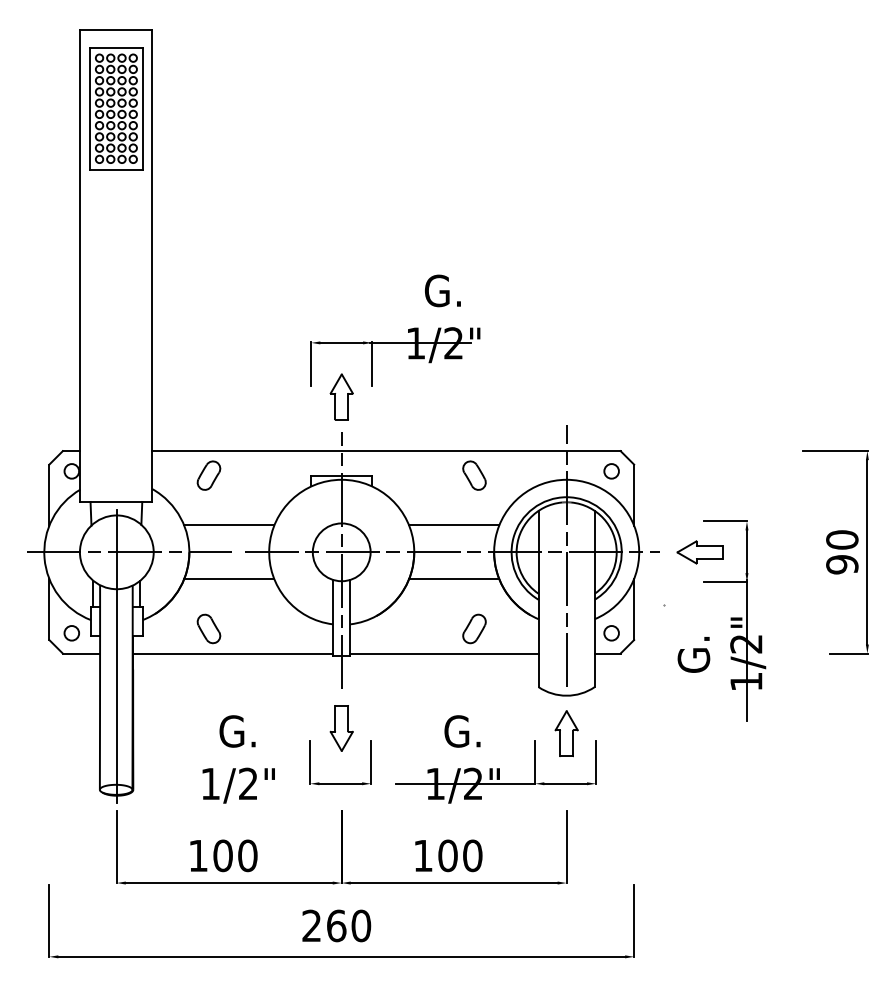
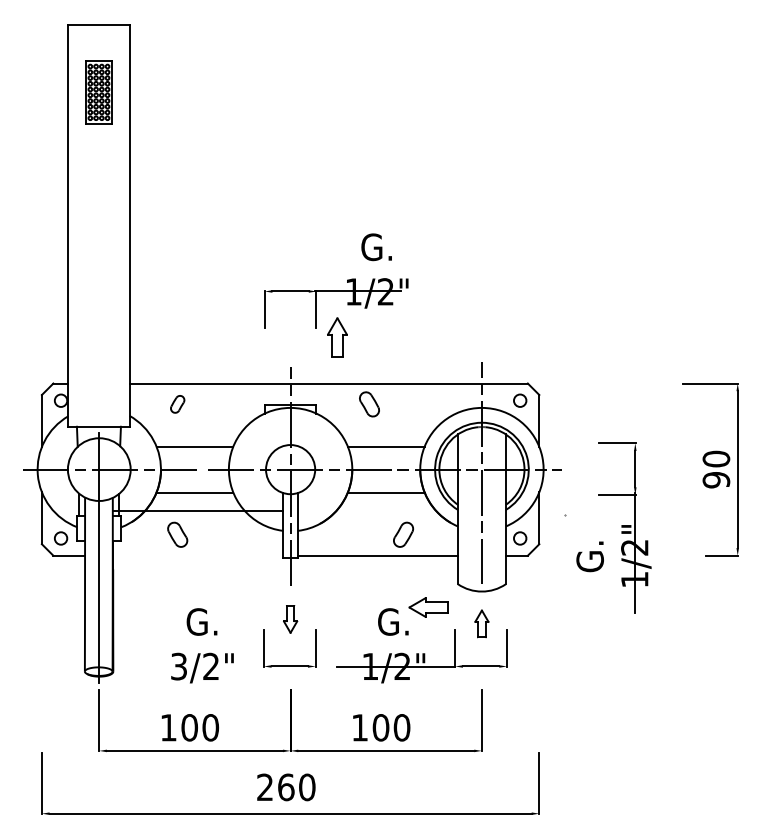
part: (116, 108) -> (99, 92), size x0.6
part: (341, 396) -> (337, 337), moved
part: (208, 475) -> (177, 404), size x0.7
part: (474, 475) -> (369, 404), moved
part: (699, 552) -> (428, 607), moved
line: (233, 653) -> (198, 510), moved
part: (341, 728) -> (290, 619), size x0.7
part: (566, 733) -> (481, 623), size x0.7
text: (210, 783) -> (178, 666), 1/2" -> 3/2"

